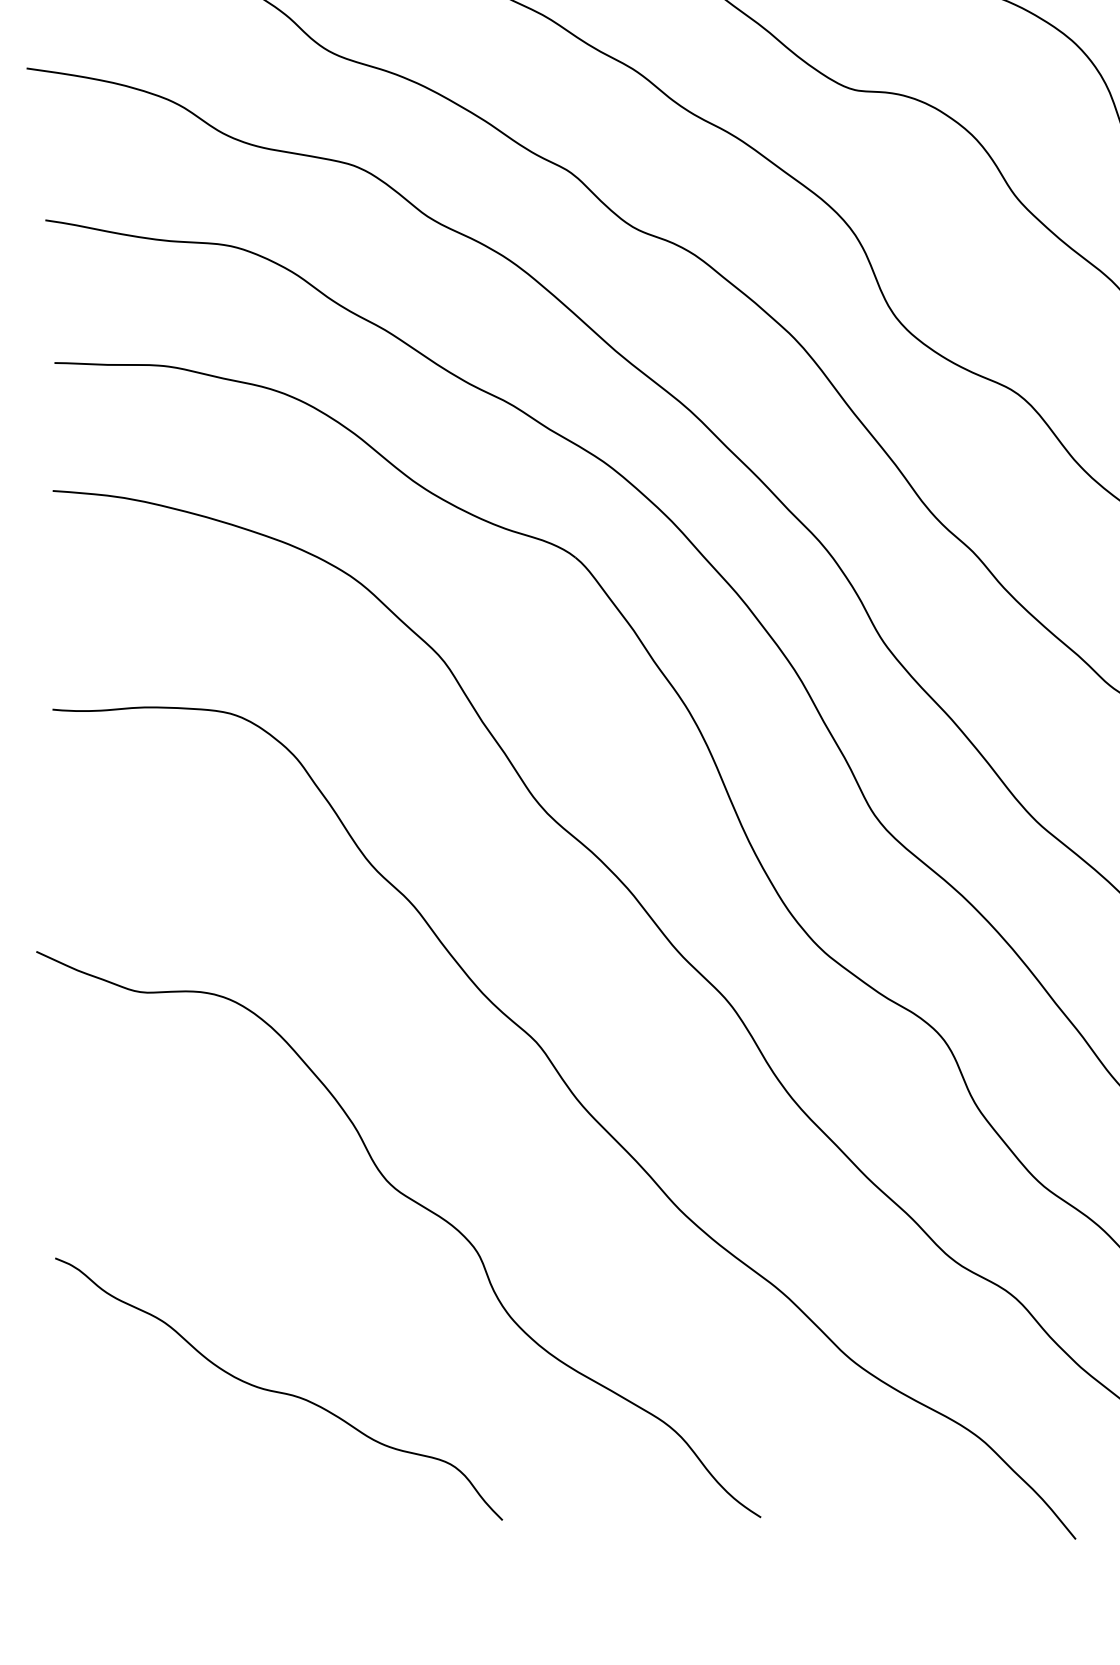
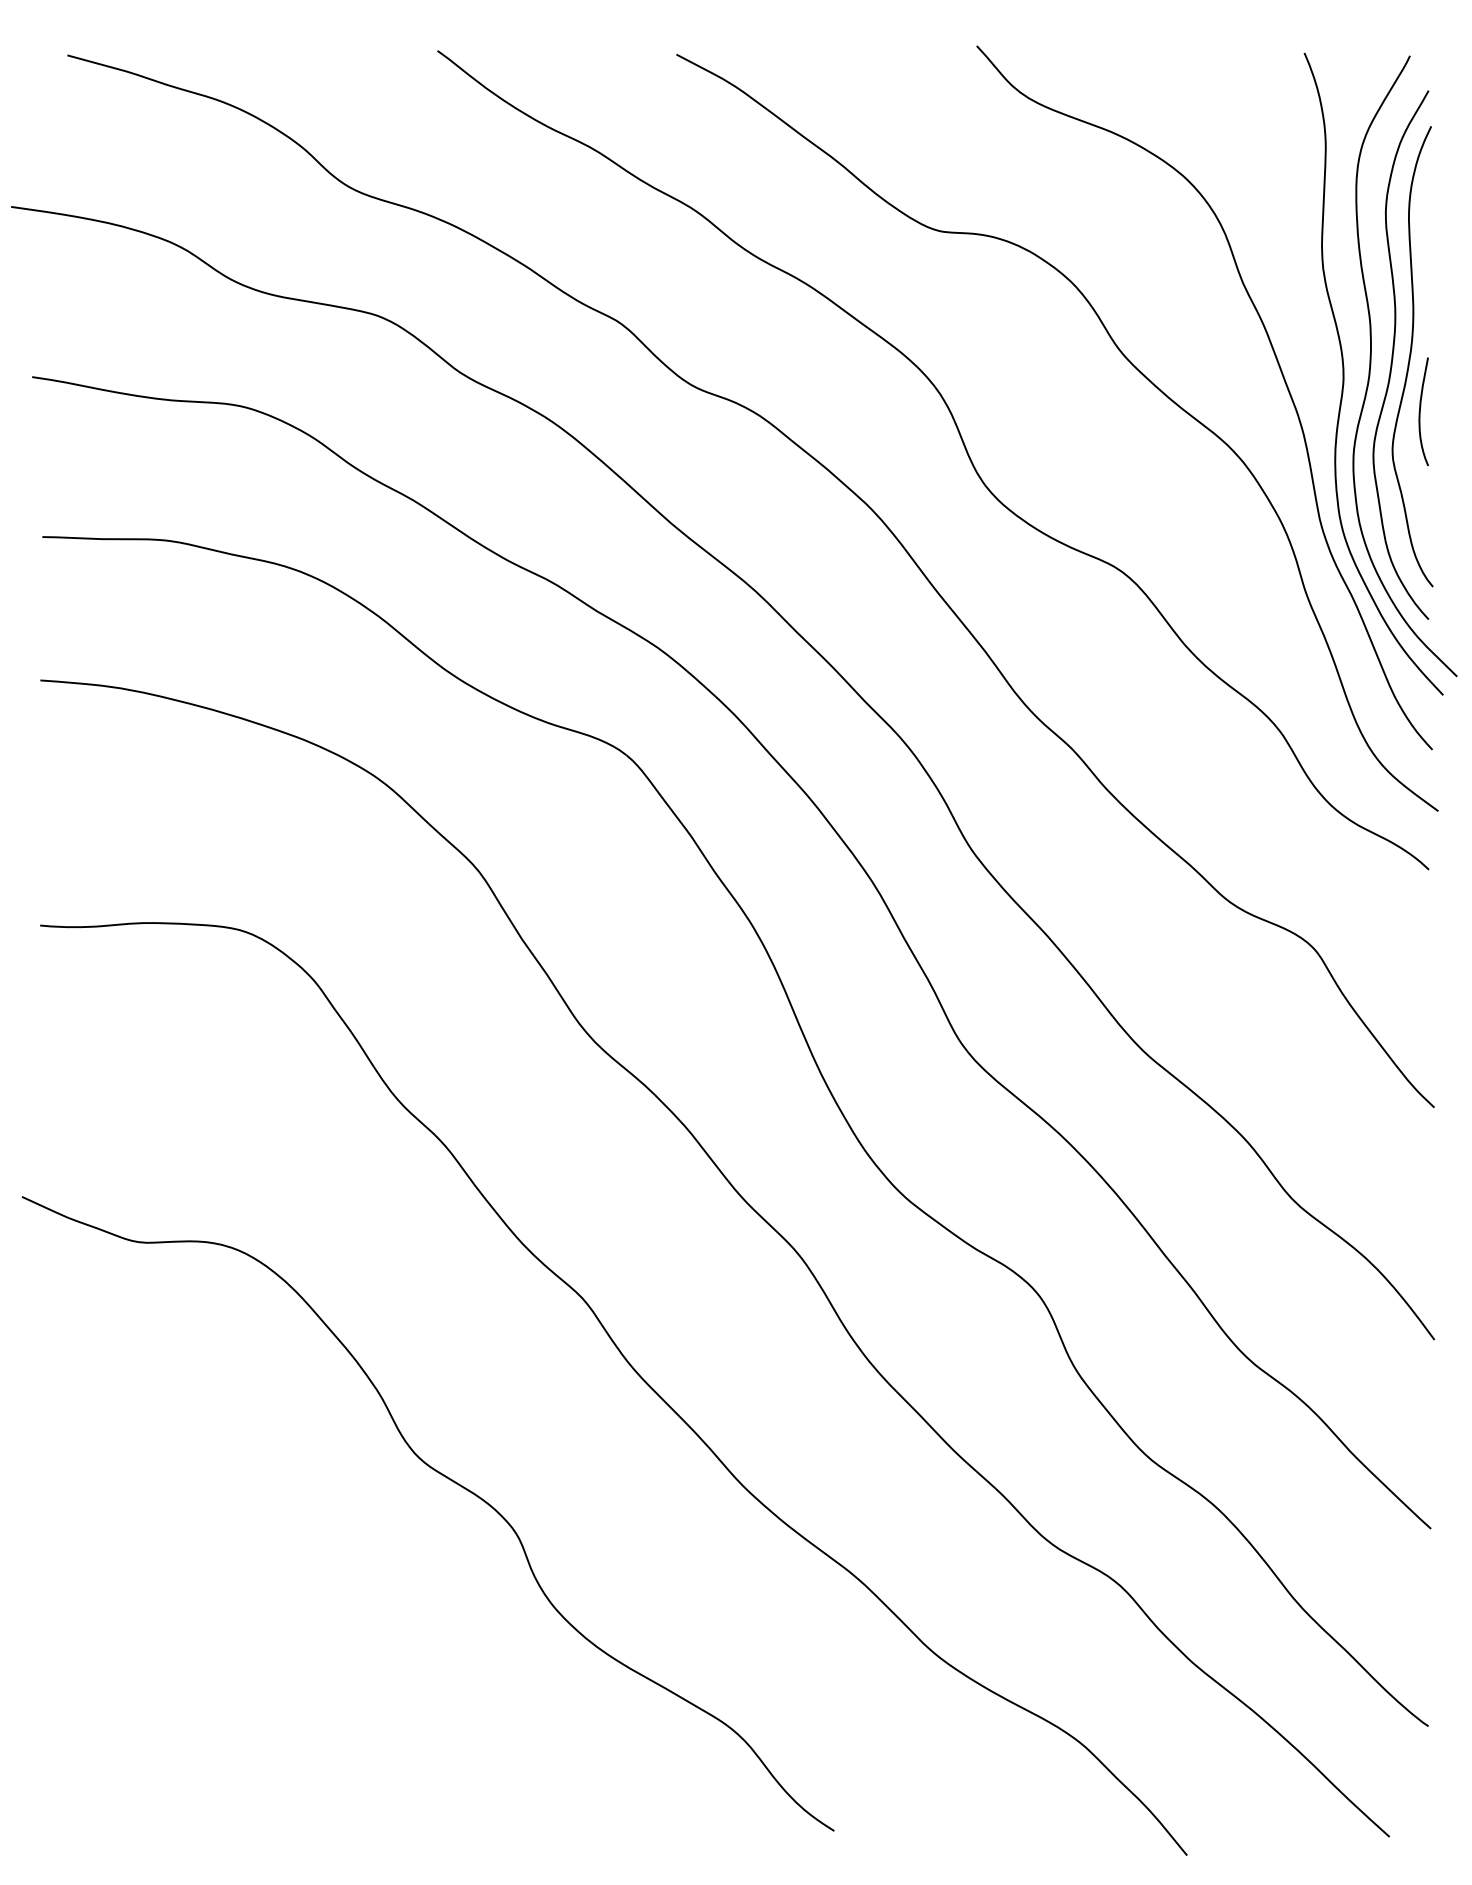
curve: (278, 1391) -> (293, 1689), removed

